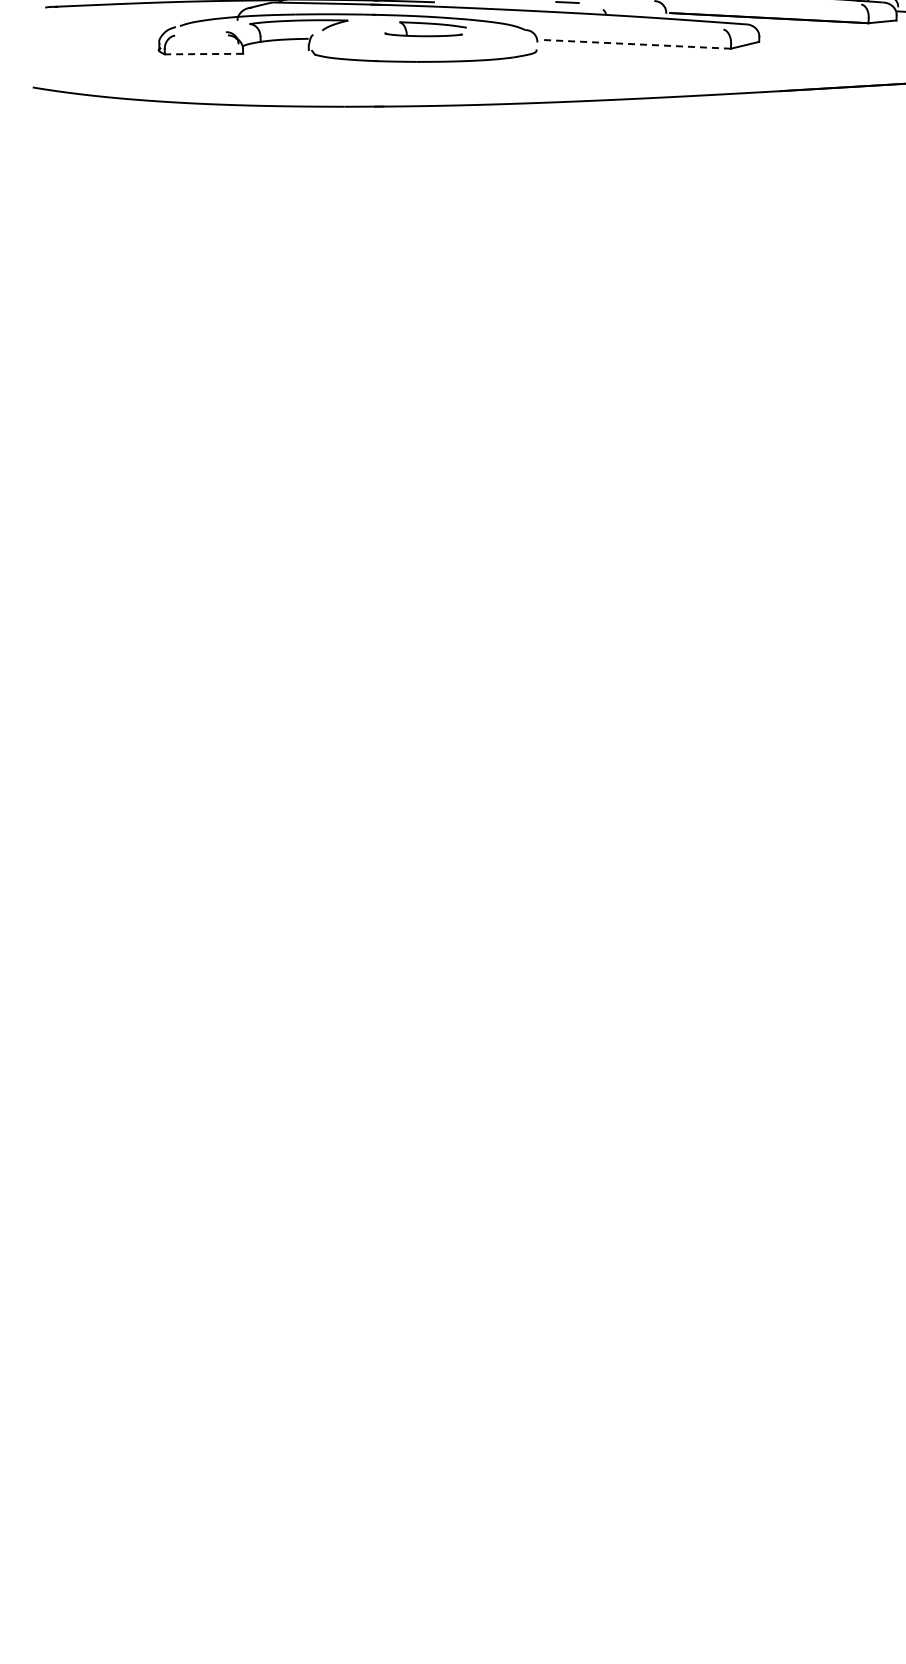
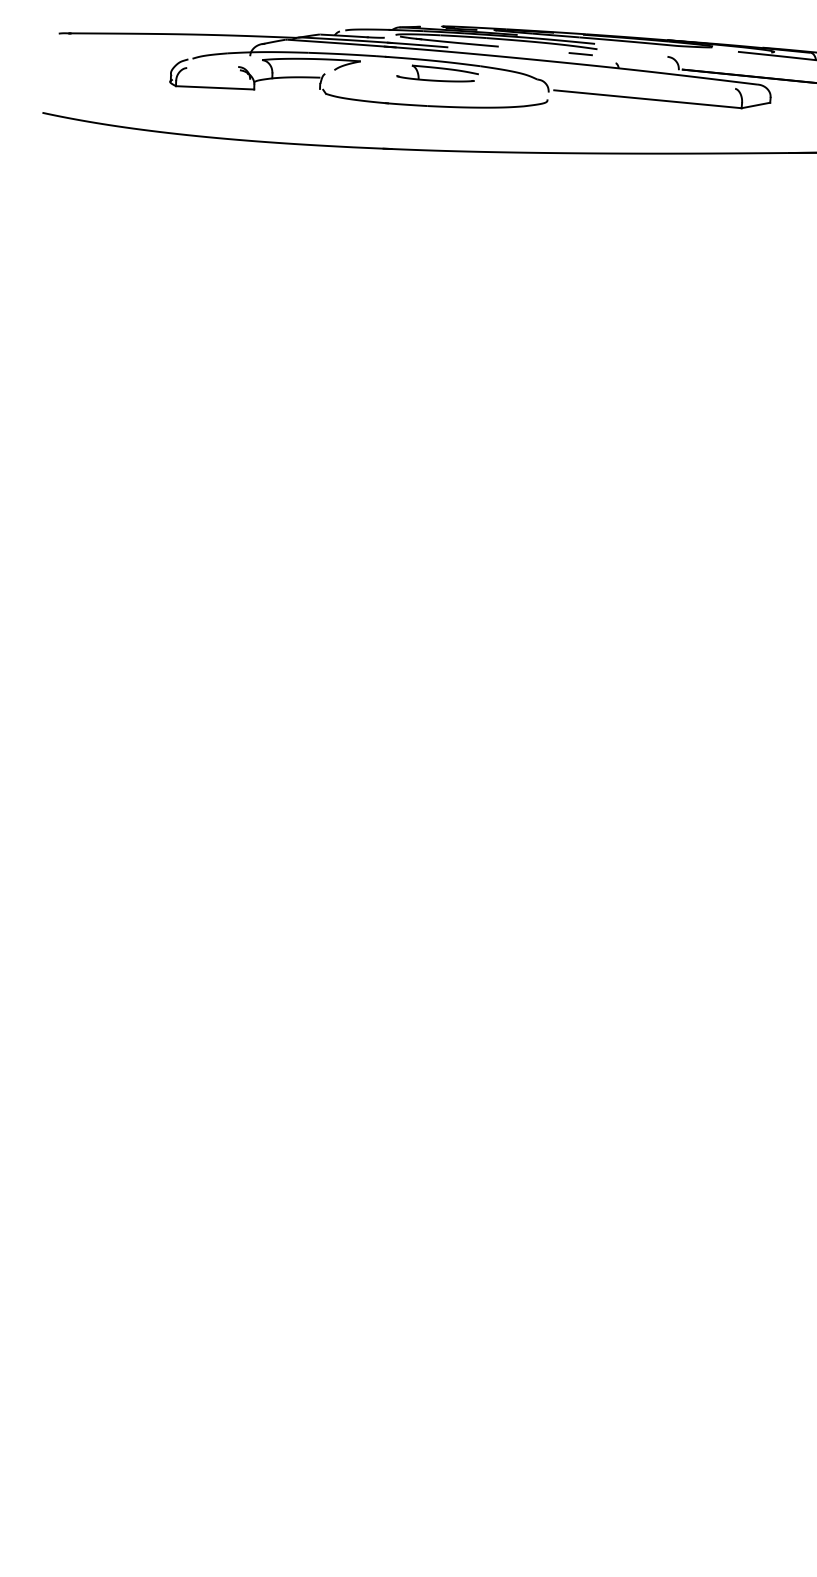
line: (636, 44) -> (647, 99), dashed -> solid
line: (203, 54) -> (214, 88), dashed -> solid

